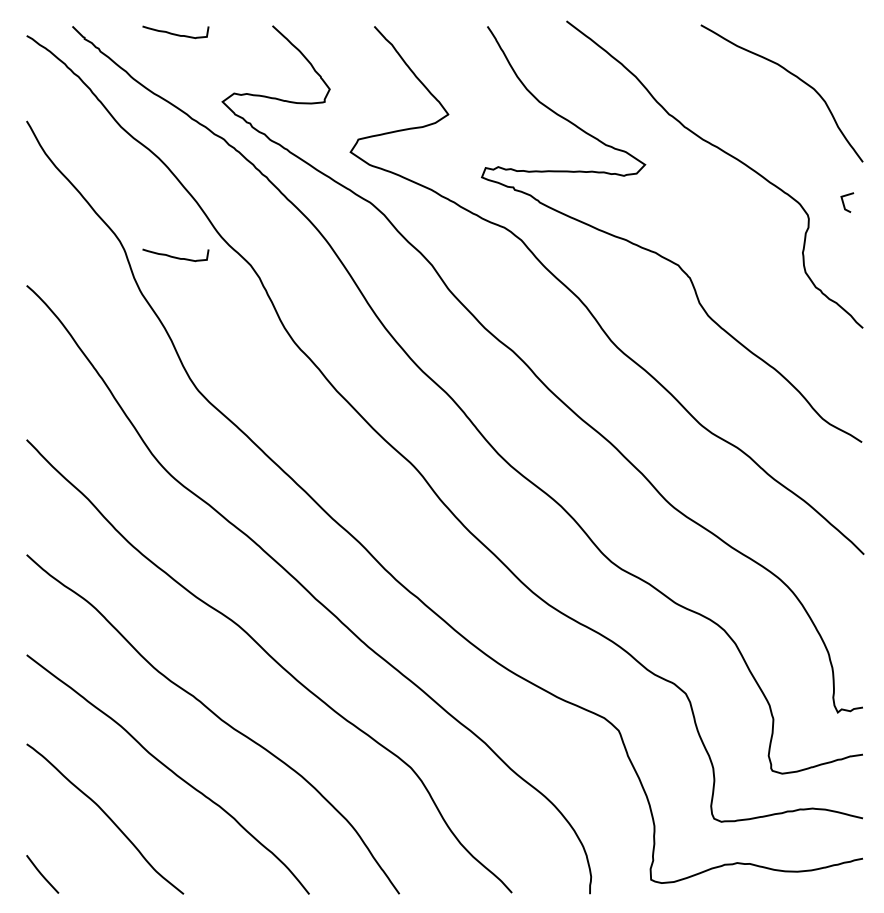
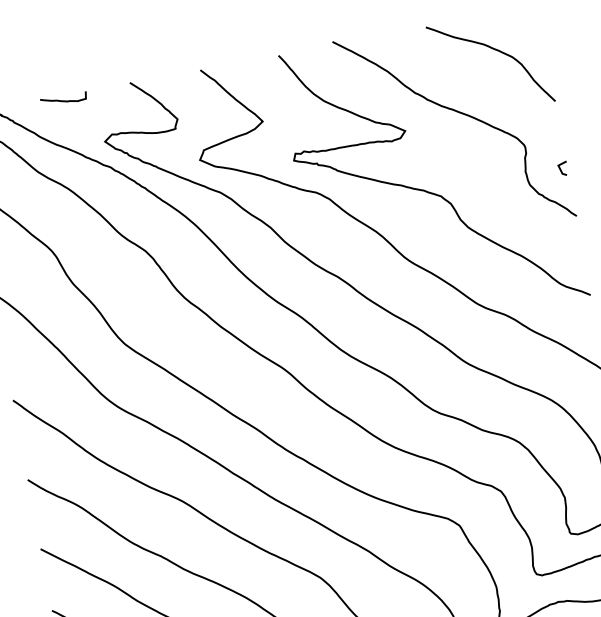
line: (844, 203) -> (561, 169), moved
curve: (175, 256) -> (92, 254), removed

